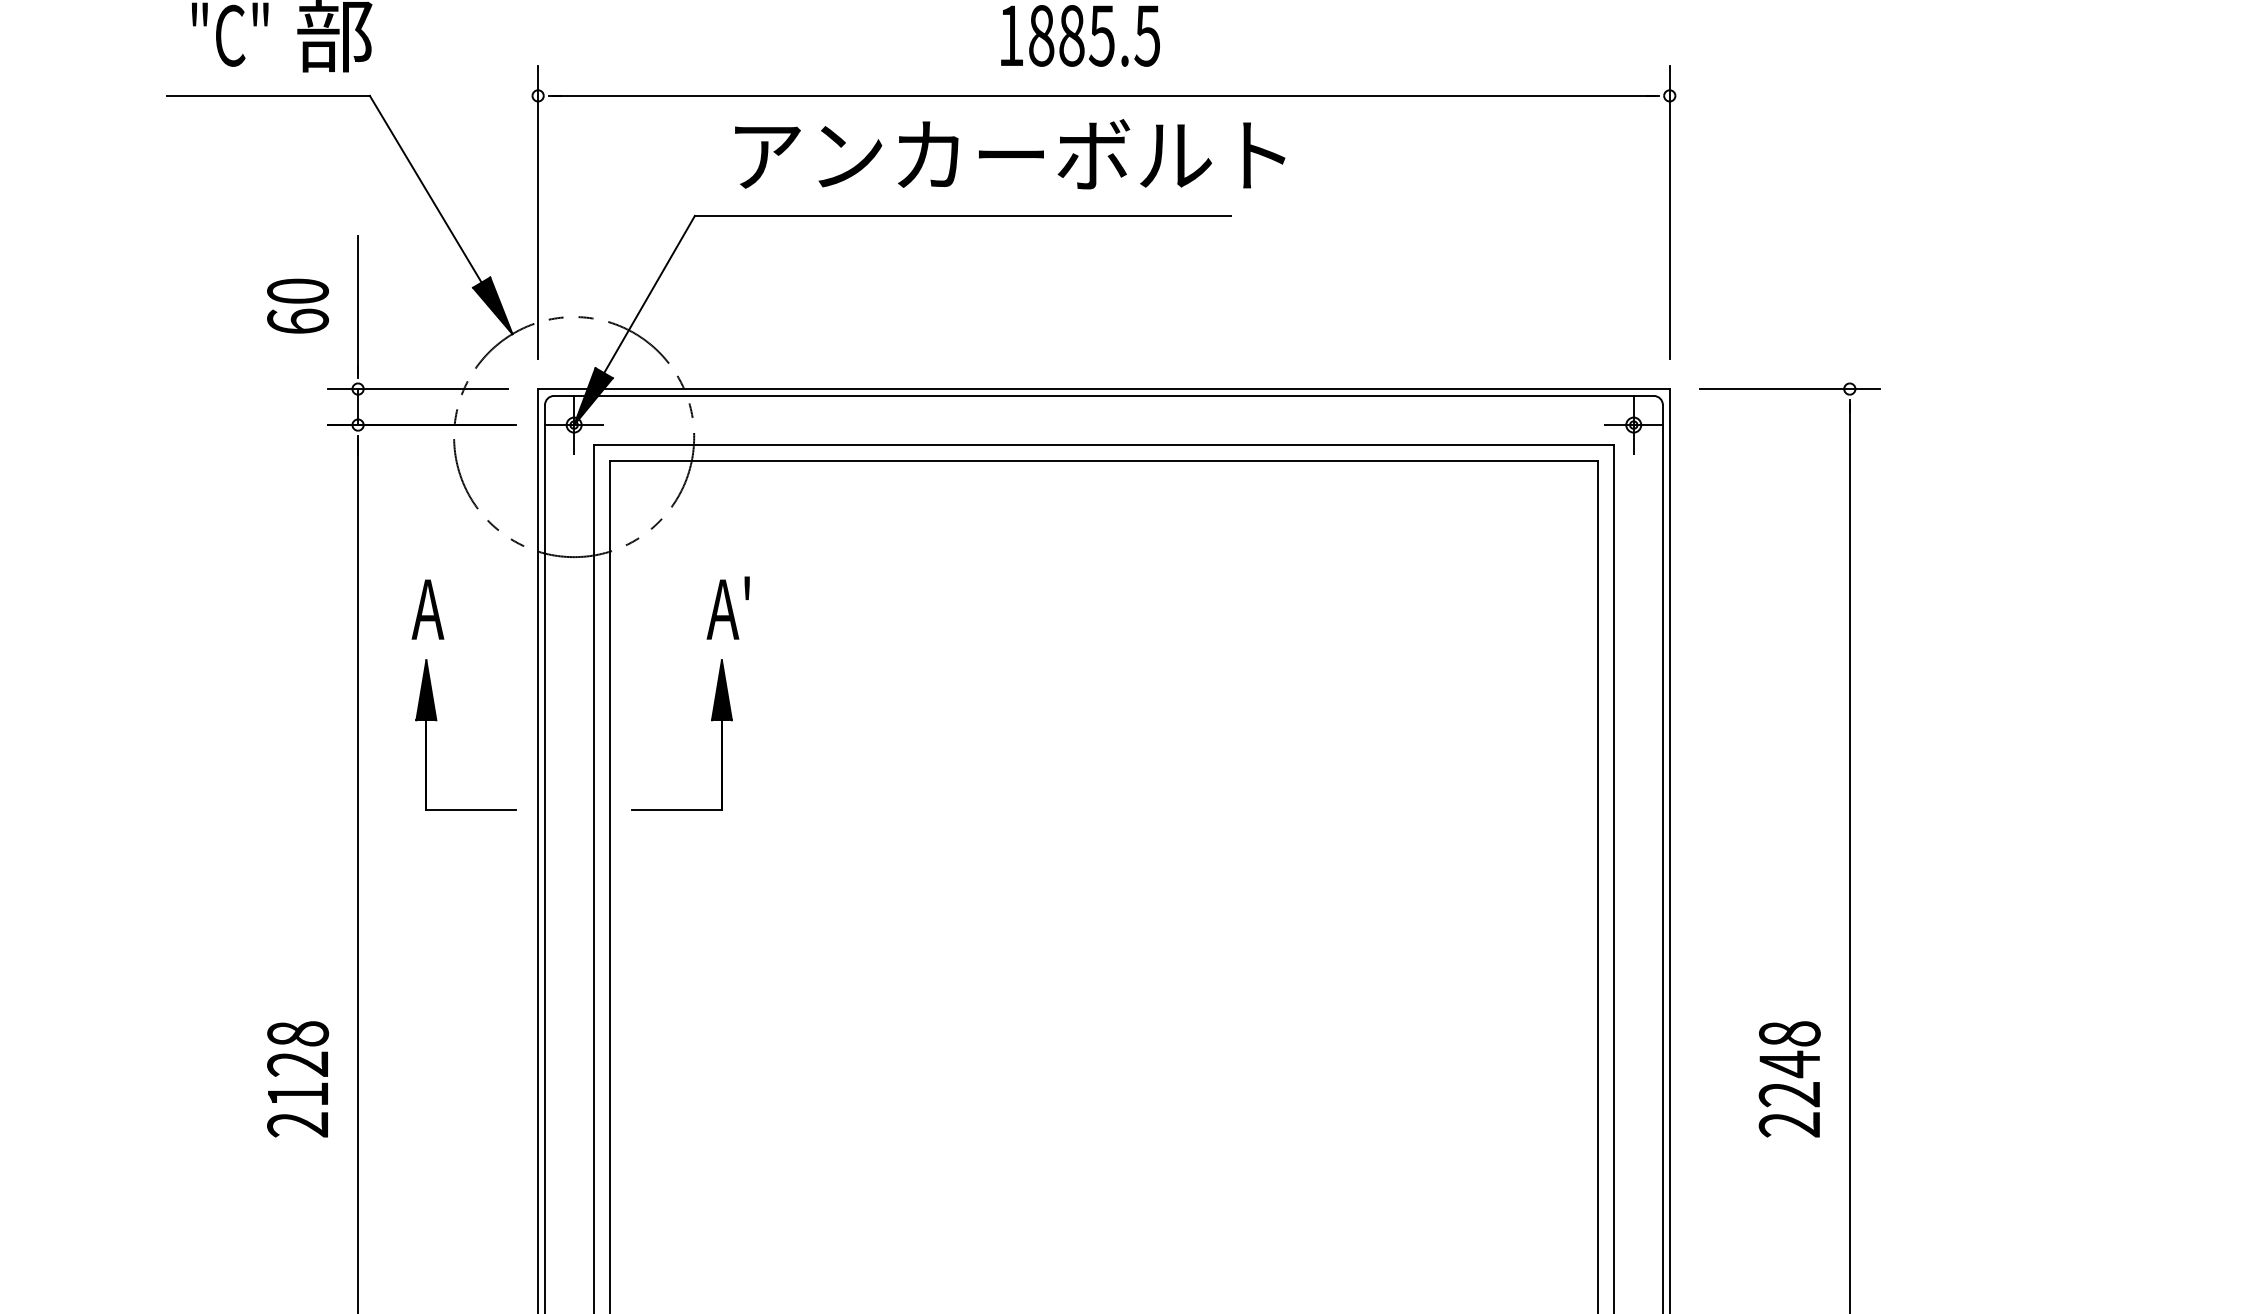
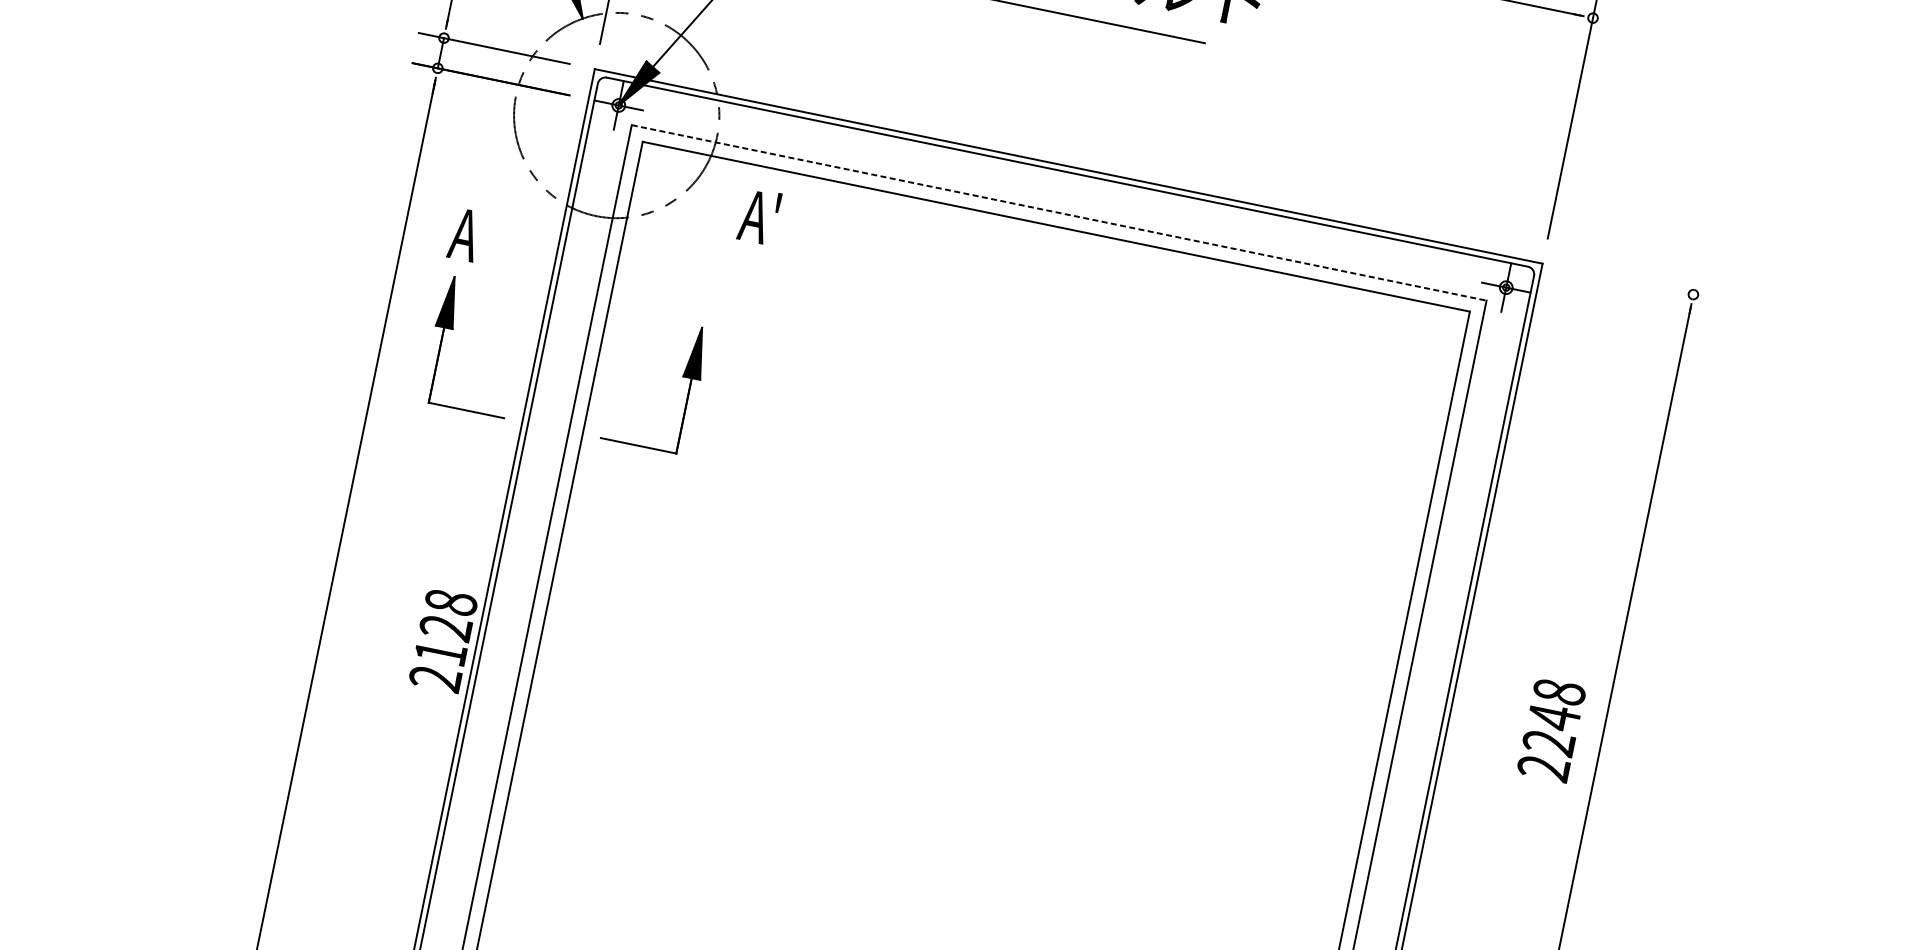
line: (1789, 389) -> (1642, 284), removed
line: (1104, 444) -> (1059, 212), solid -> dashed
text: (727, 607) -> (758, 215), moved
text: (298, 1079) -> (443, 640), moved
text: (1789, 1079) -> (1551, 730), moved

